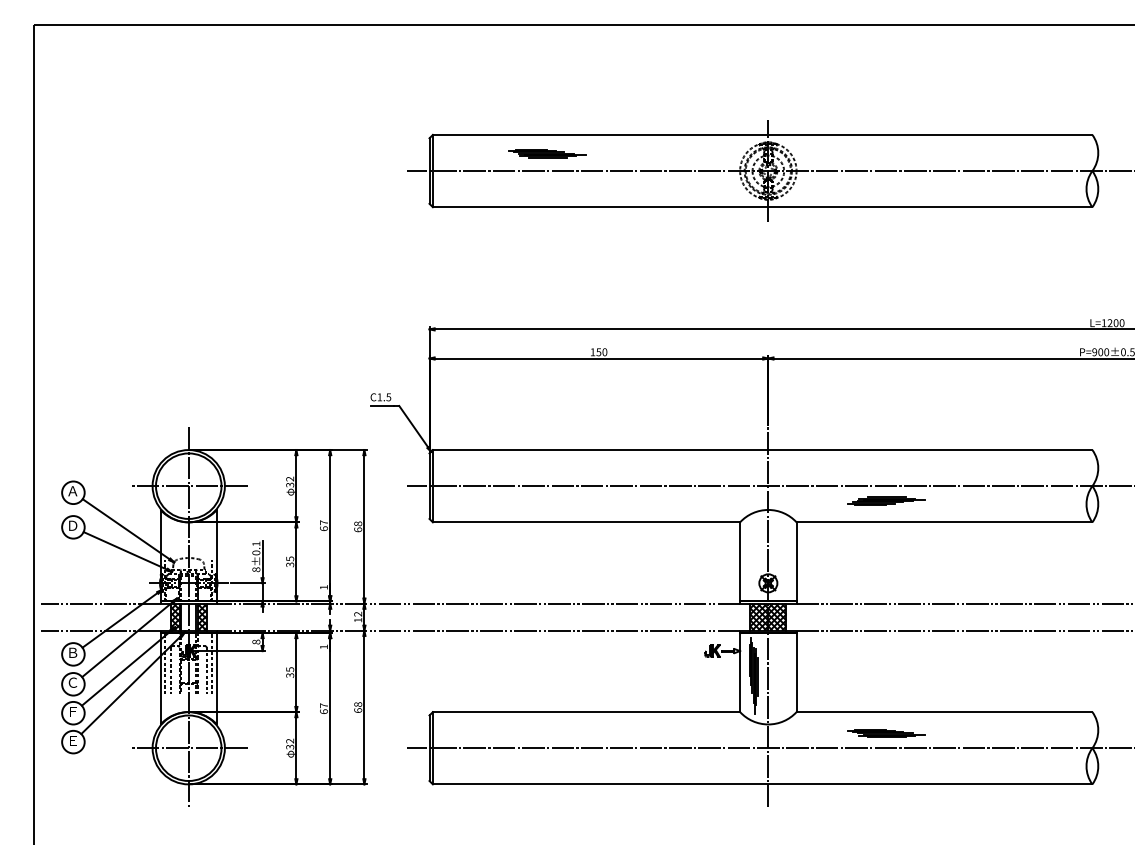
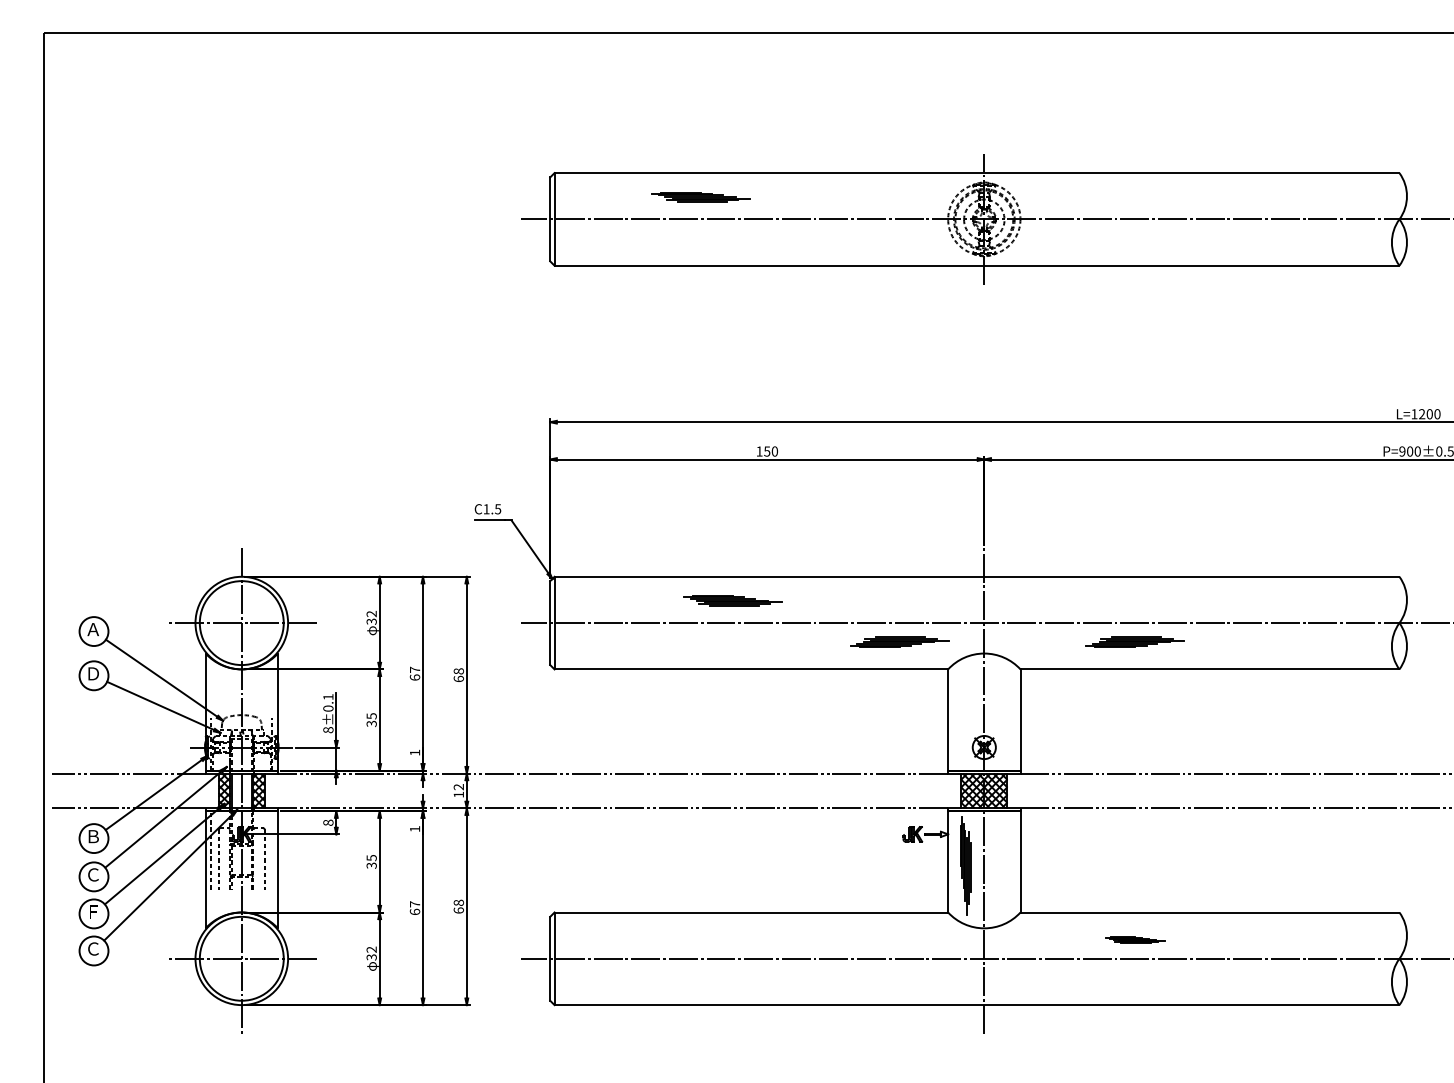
part: (572, 468) -> (733, 600), added
part: (702, 500) -> (899, 641), added
line: (212, 663) -> (272, 850), removed
part: (886, 733) -> (1135, 939), size x0.6
text: (72, 740) -> (92, 948), Ｅ -> Ｃ

